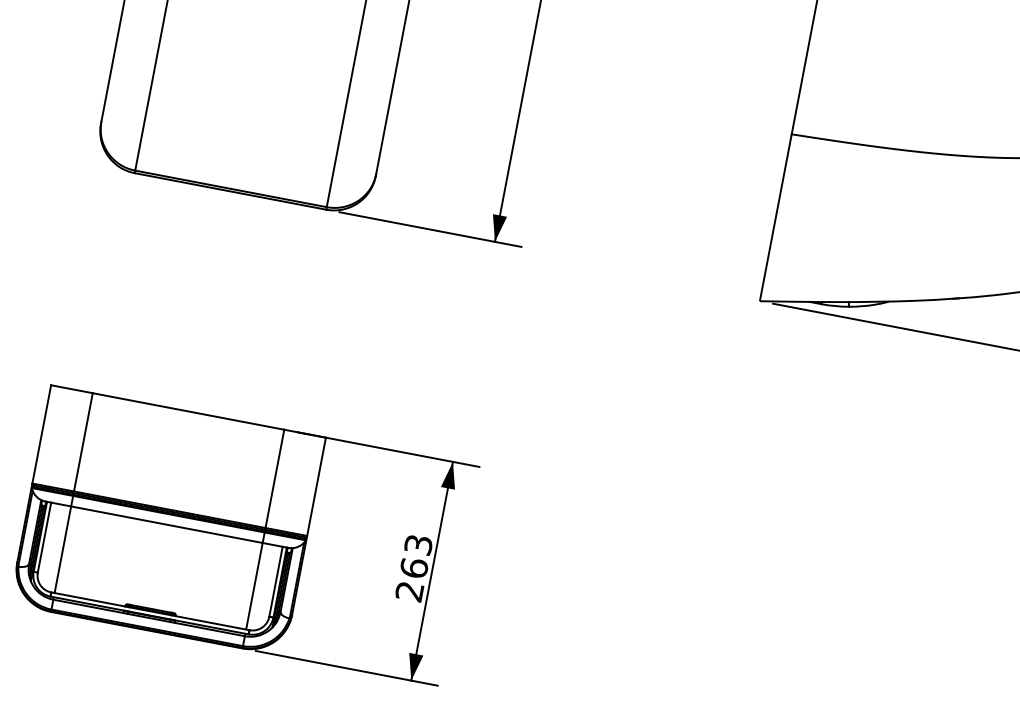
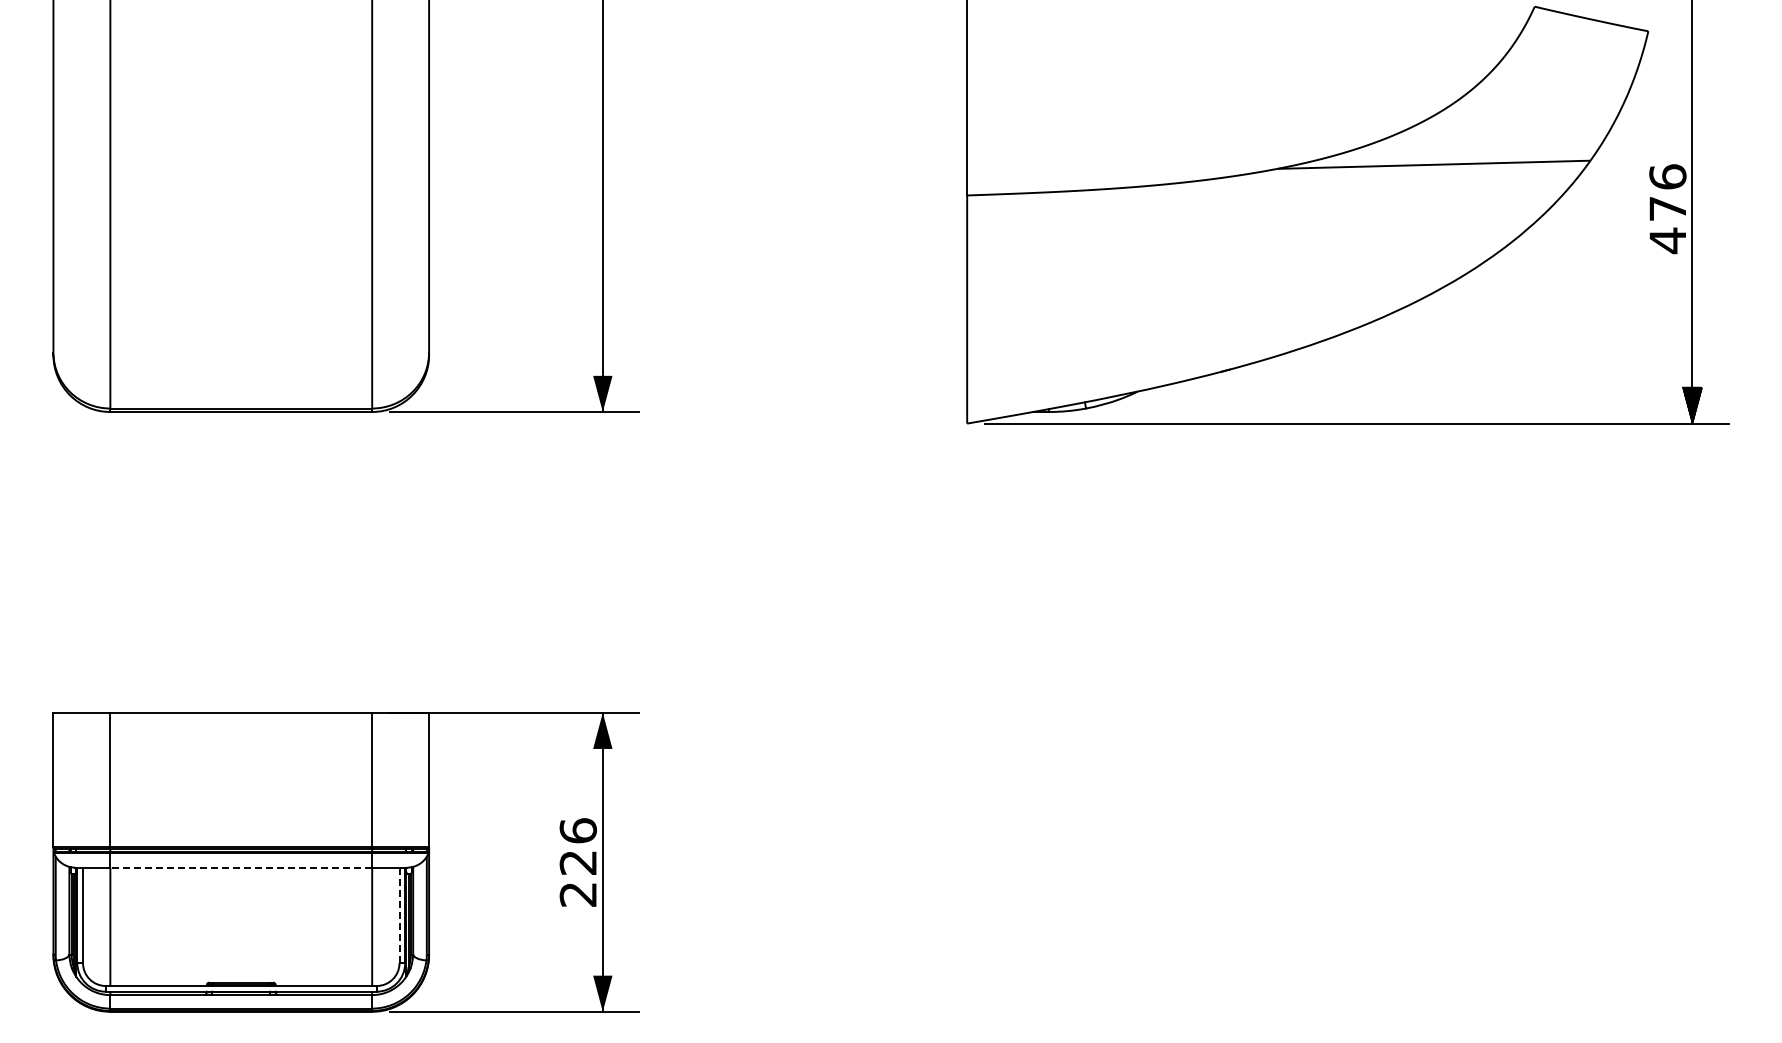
line: (167, 524) -> (241, 867), solid -> dashed
text: (416, 556) -> (578, 846), 263 -> 226
line: (275, 581) -> (399, 915), solid -> dashed

